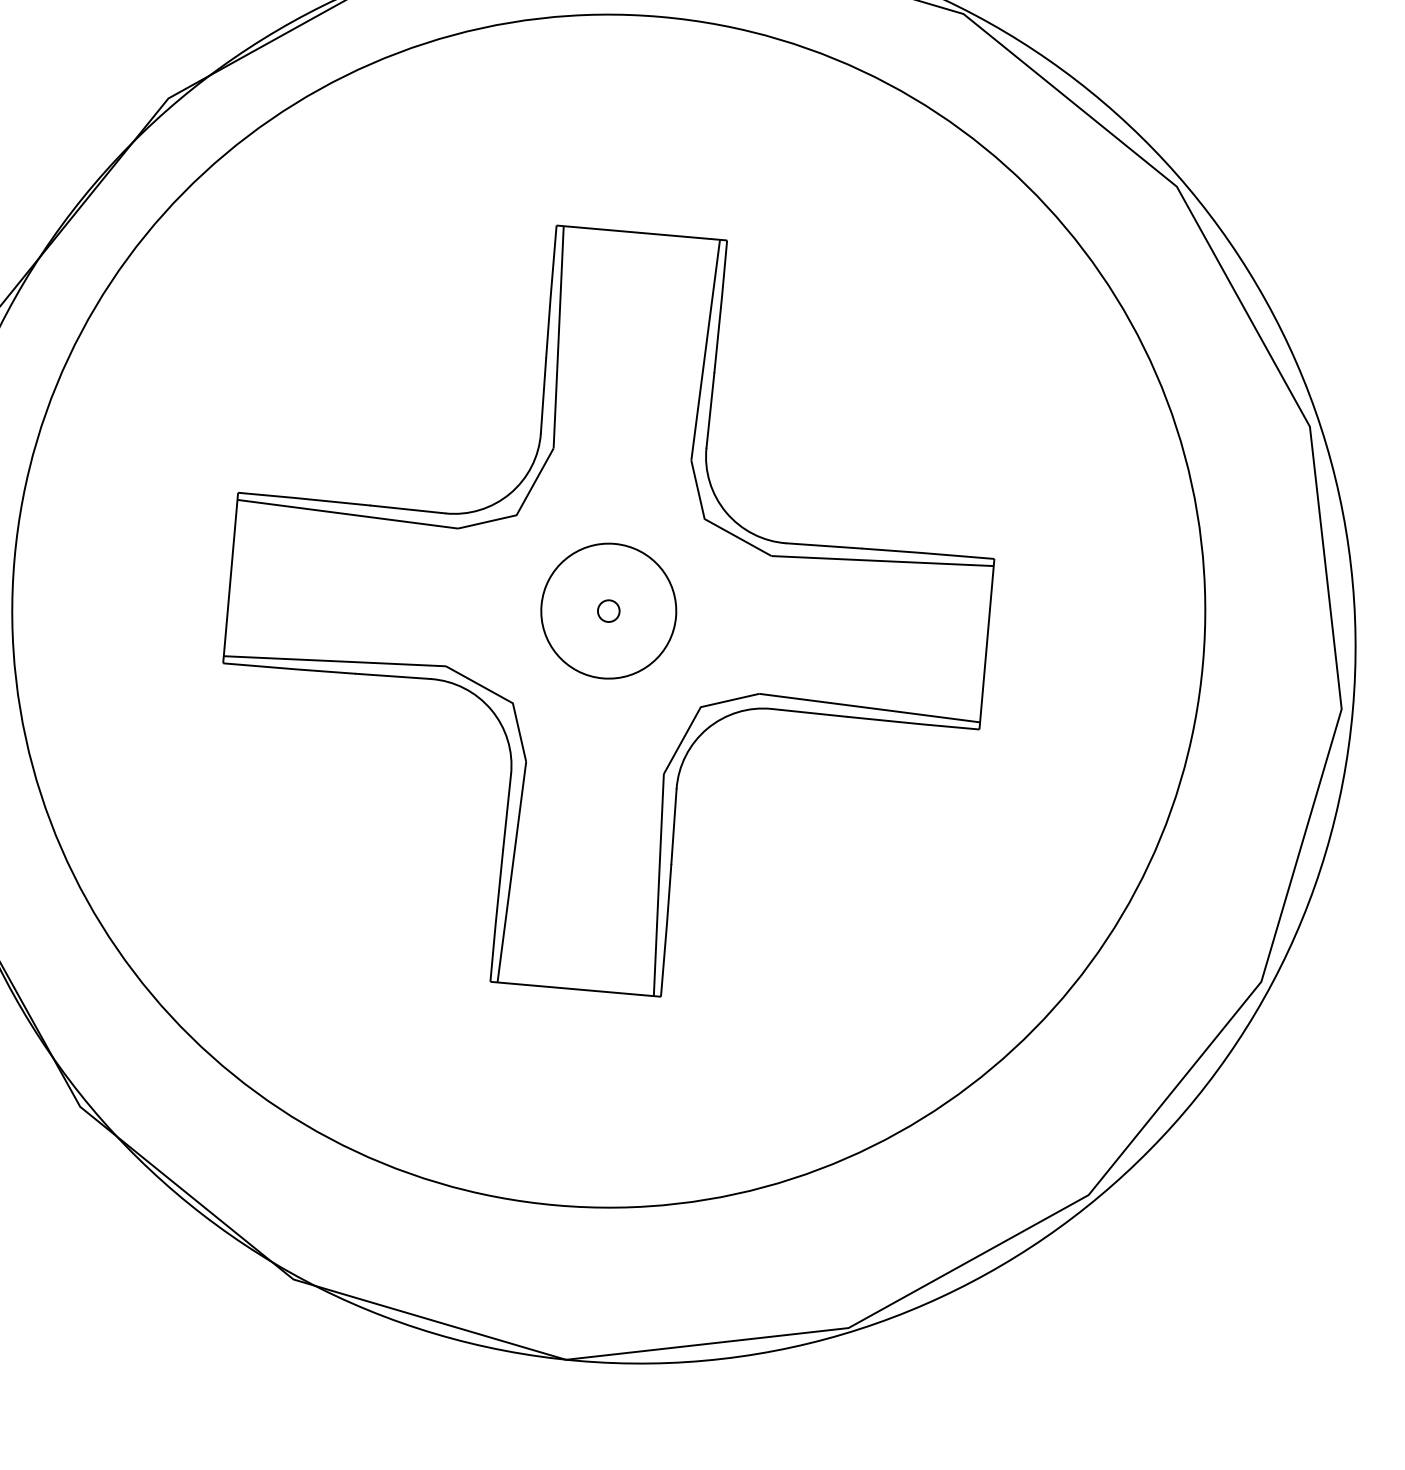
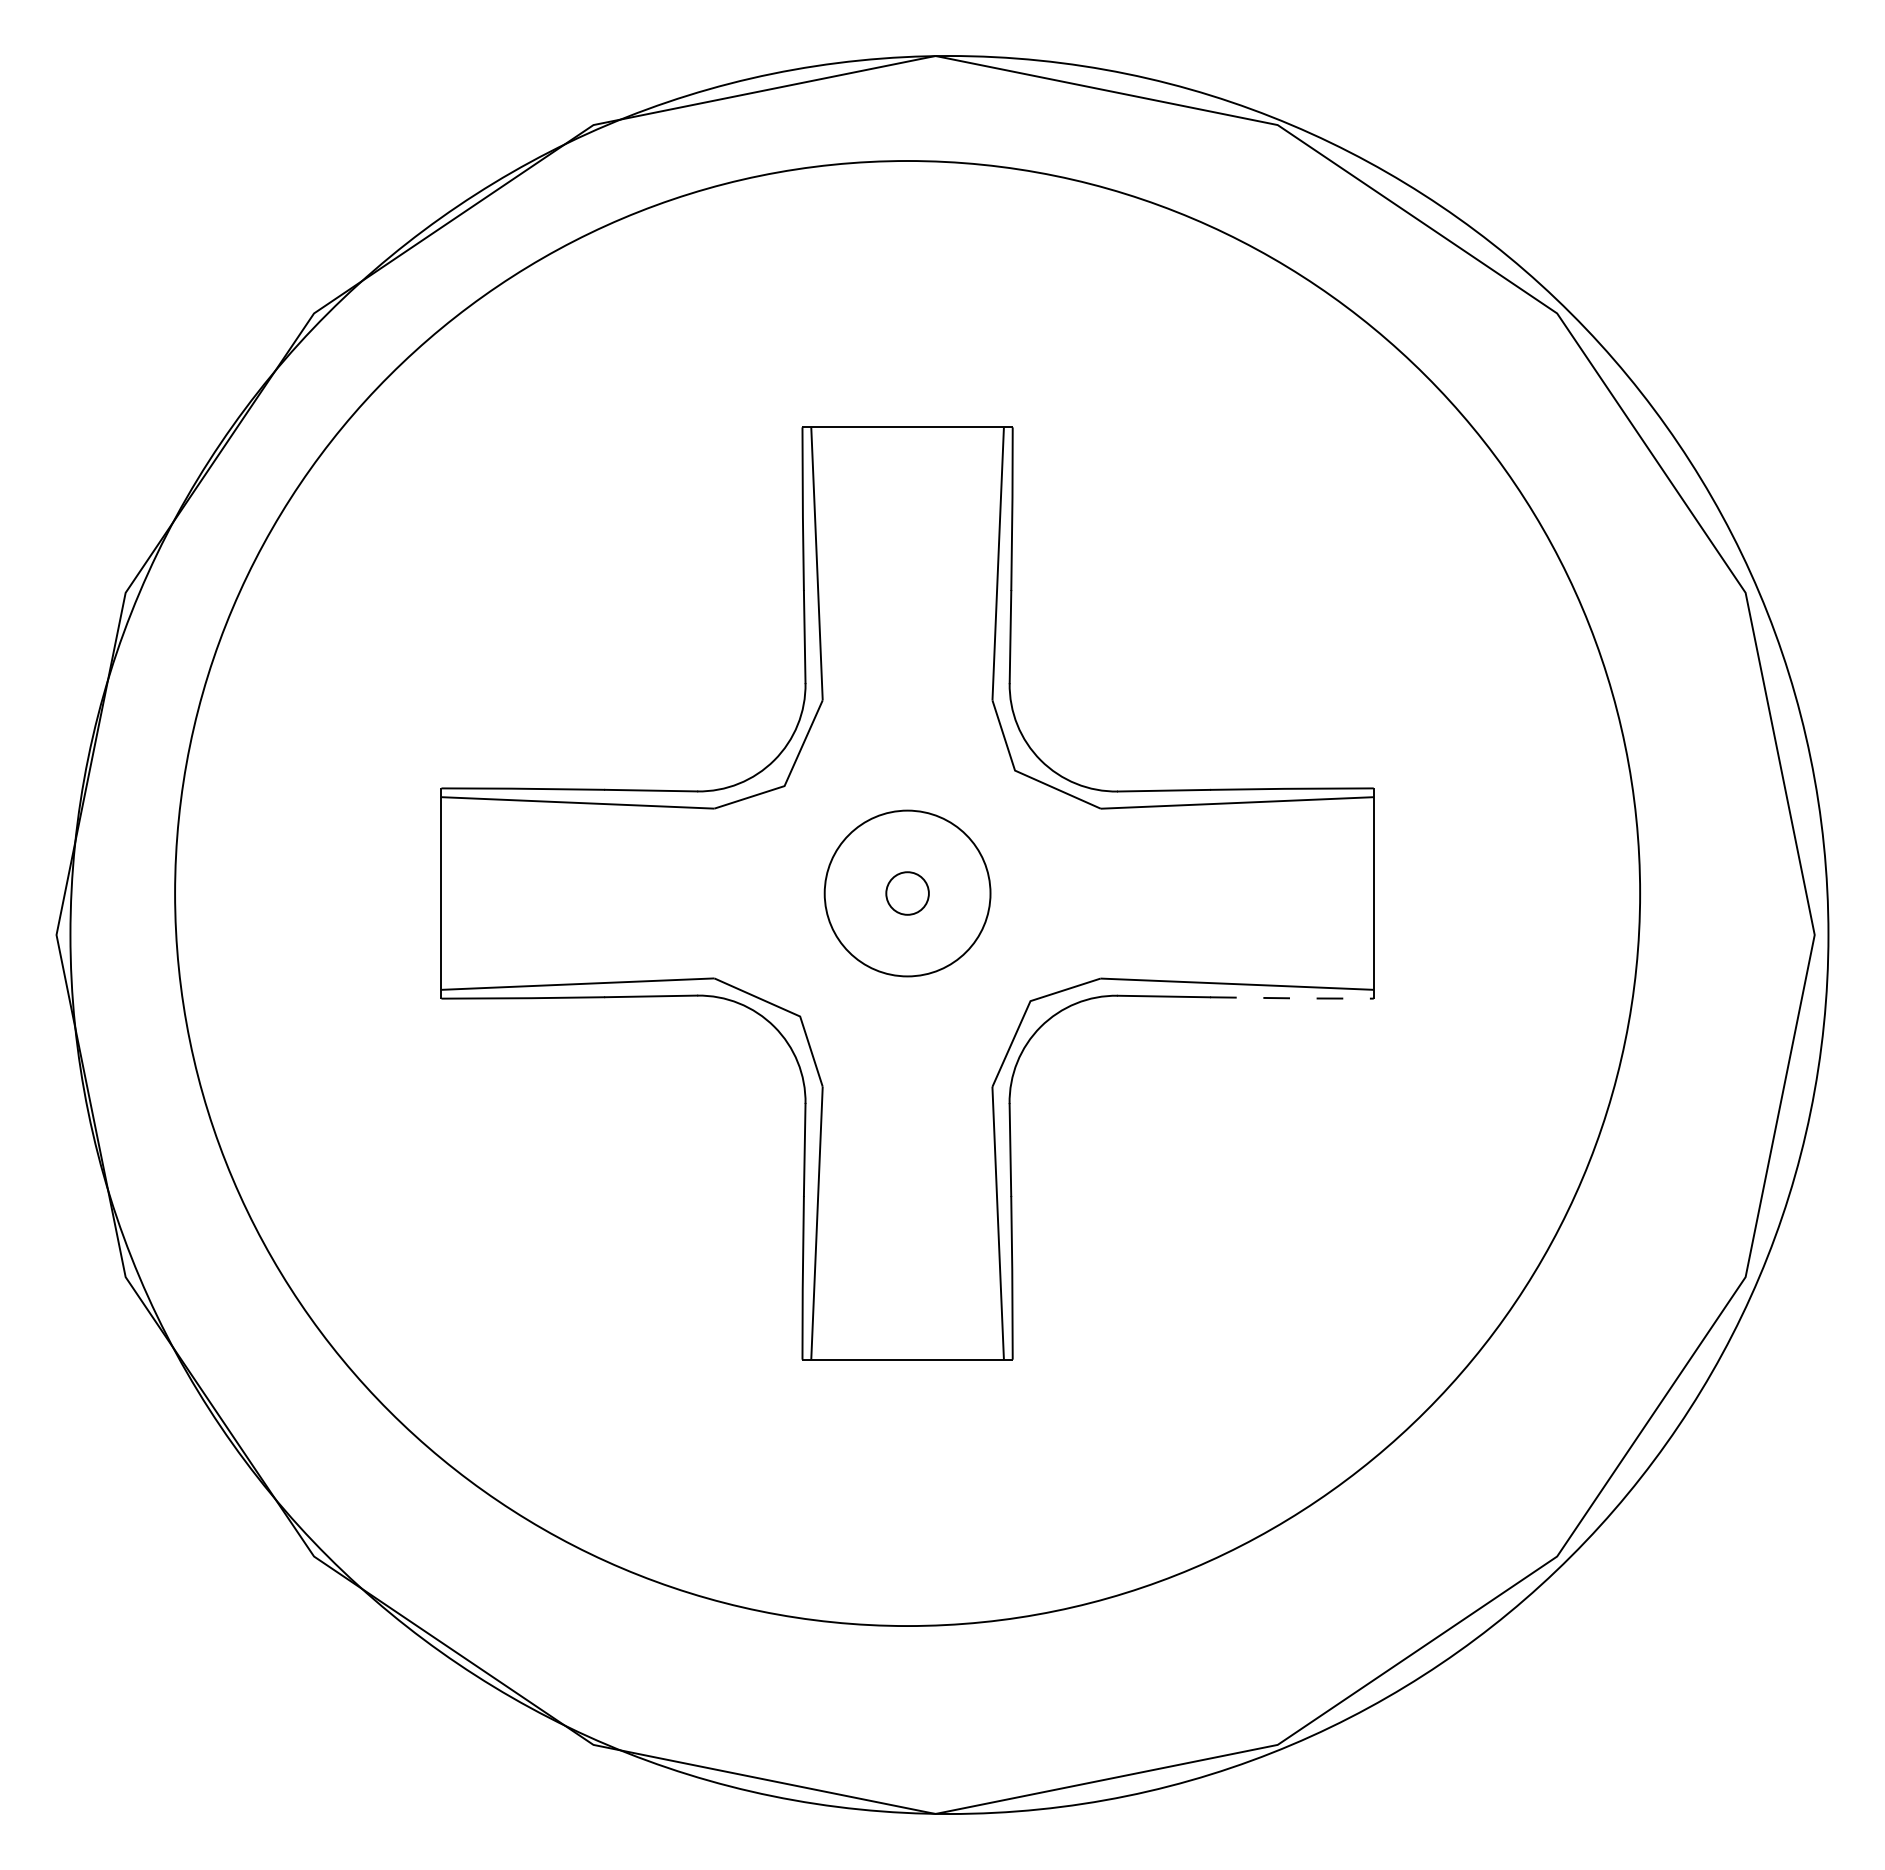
circle: (608, 611) -> (907, 893), size x1.6
line: (913, 723) -> (1292, 998), solid -> dashed

